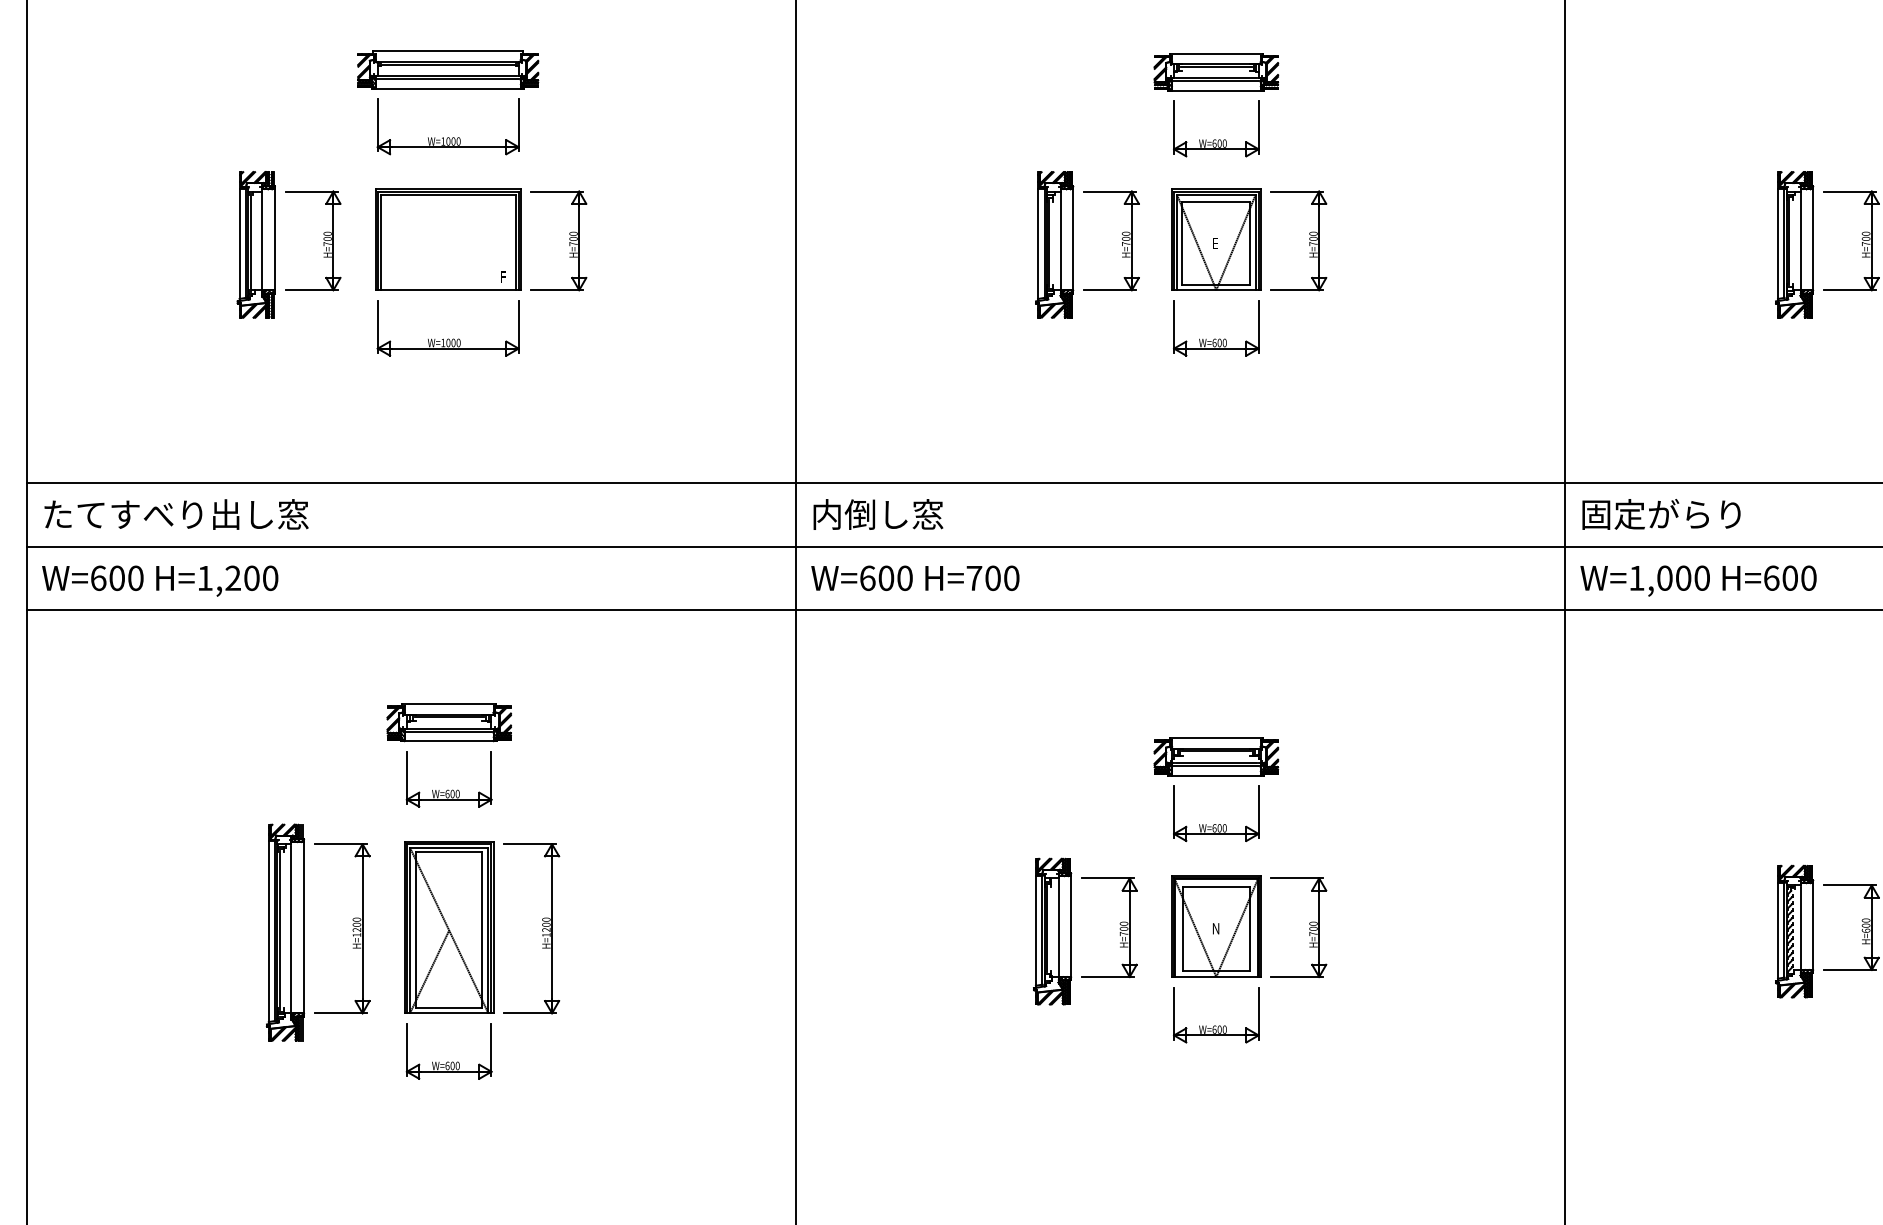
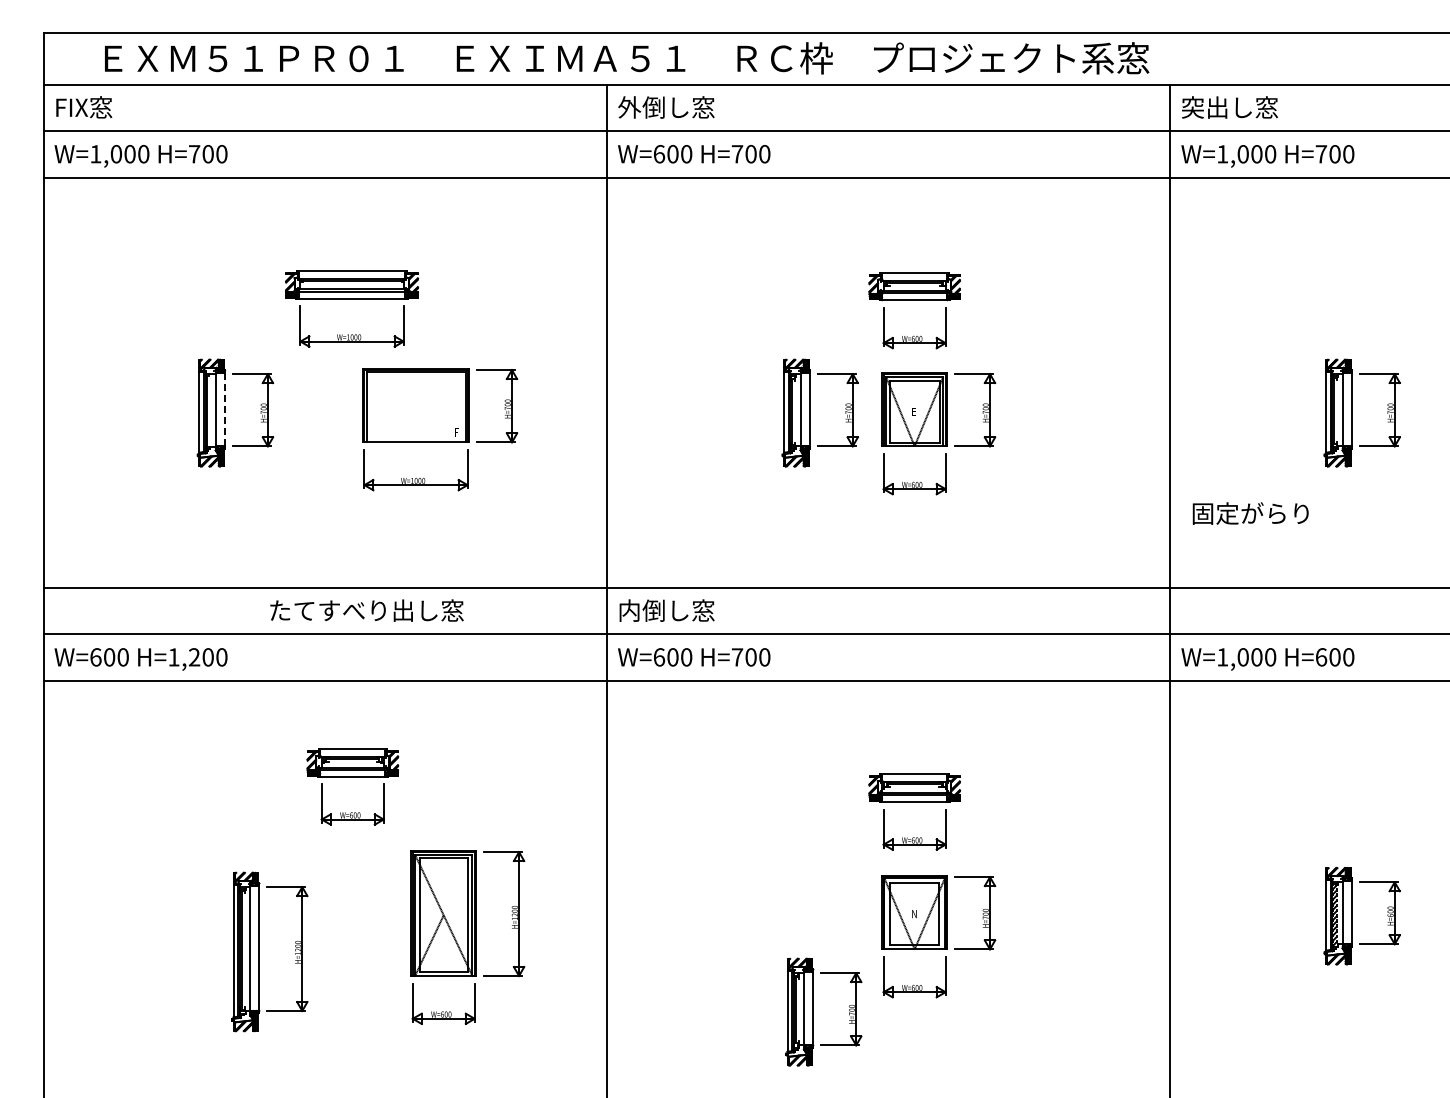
line: (275, 239) -> (225, 409), solid -> dashed
part: (481, 272) -> (440, 429), moved
text: (175, 514) -> (366, 610), moved
text: (1661, 514) -> (1250, 513), moved
part: (1071, 930) -> (813, 1011), moved
part: (304, 932) -> (259, 951), moved
part: (481, 960) -> (467, 937), moved

